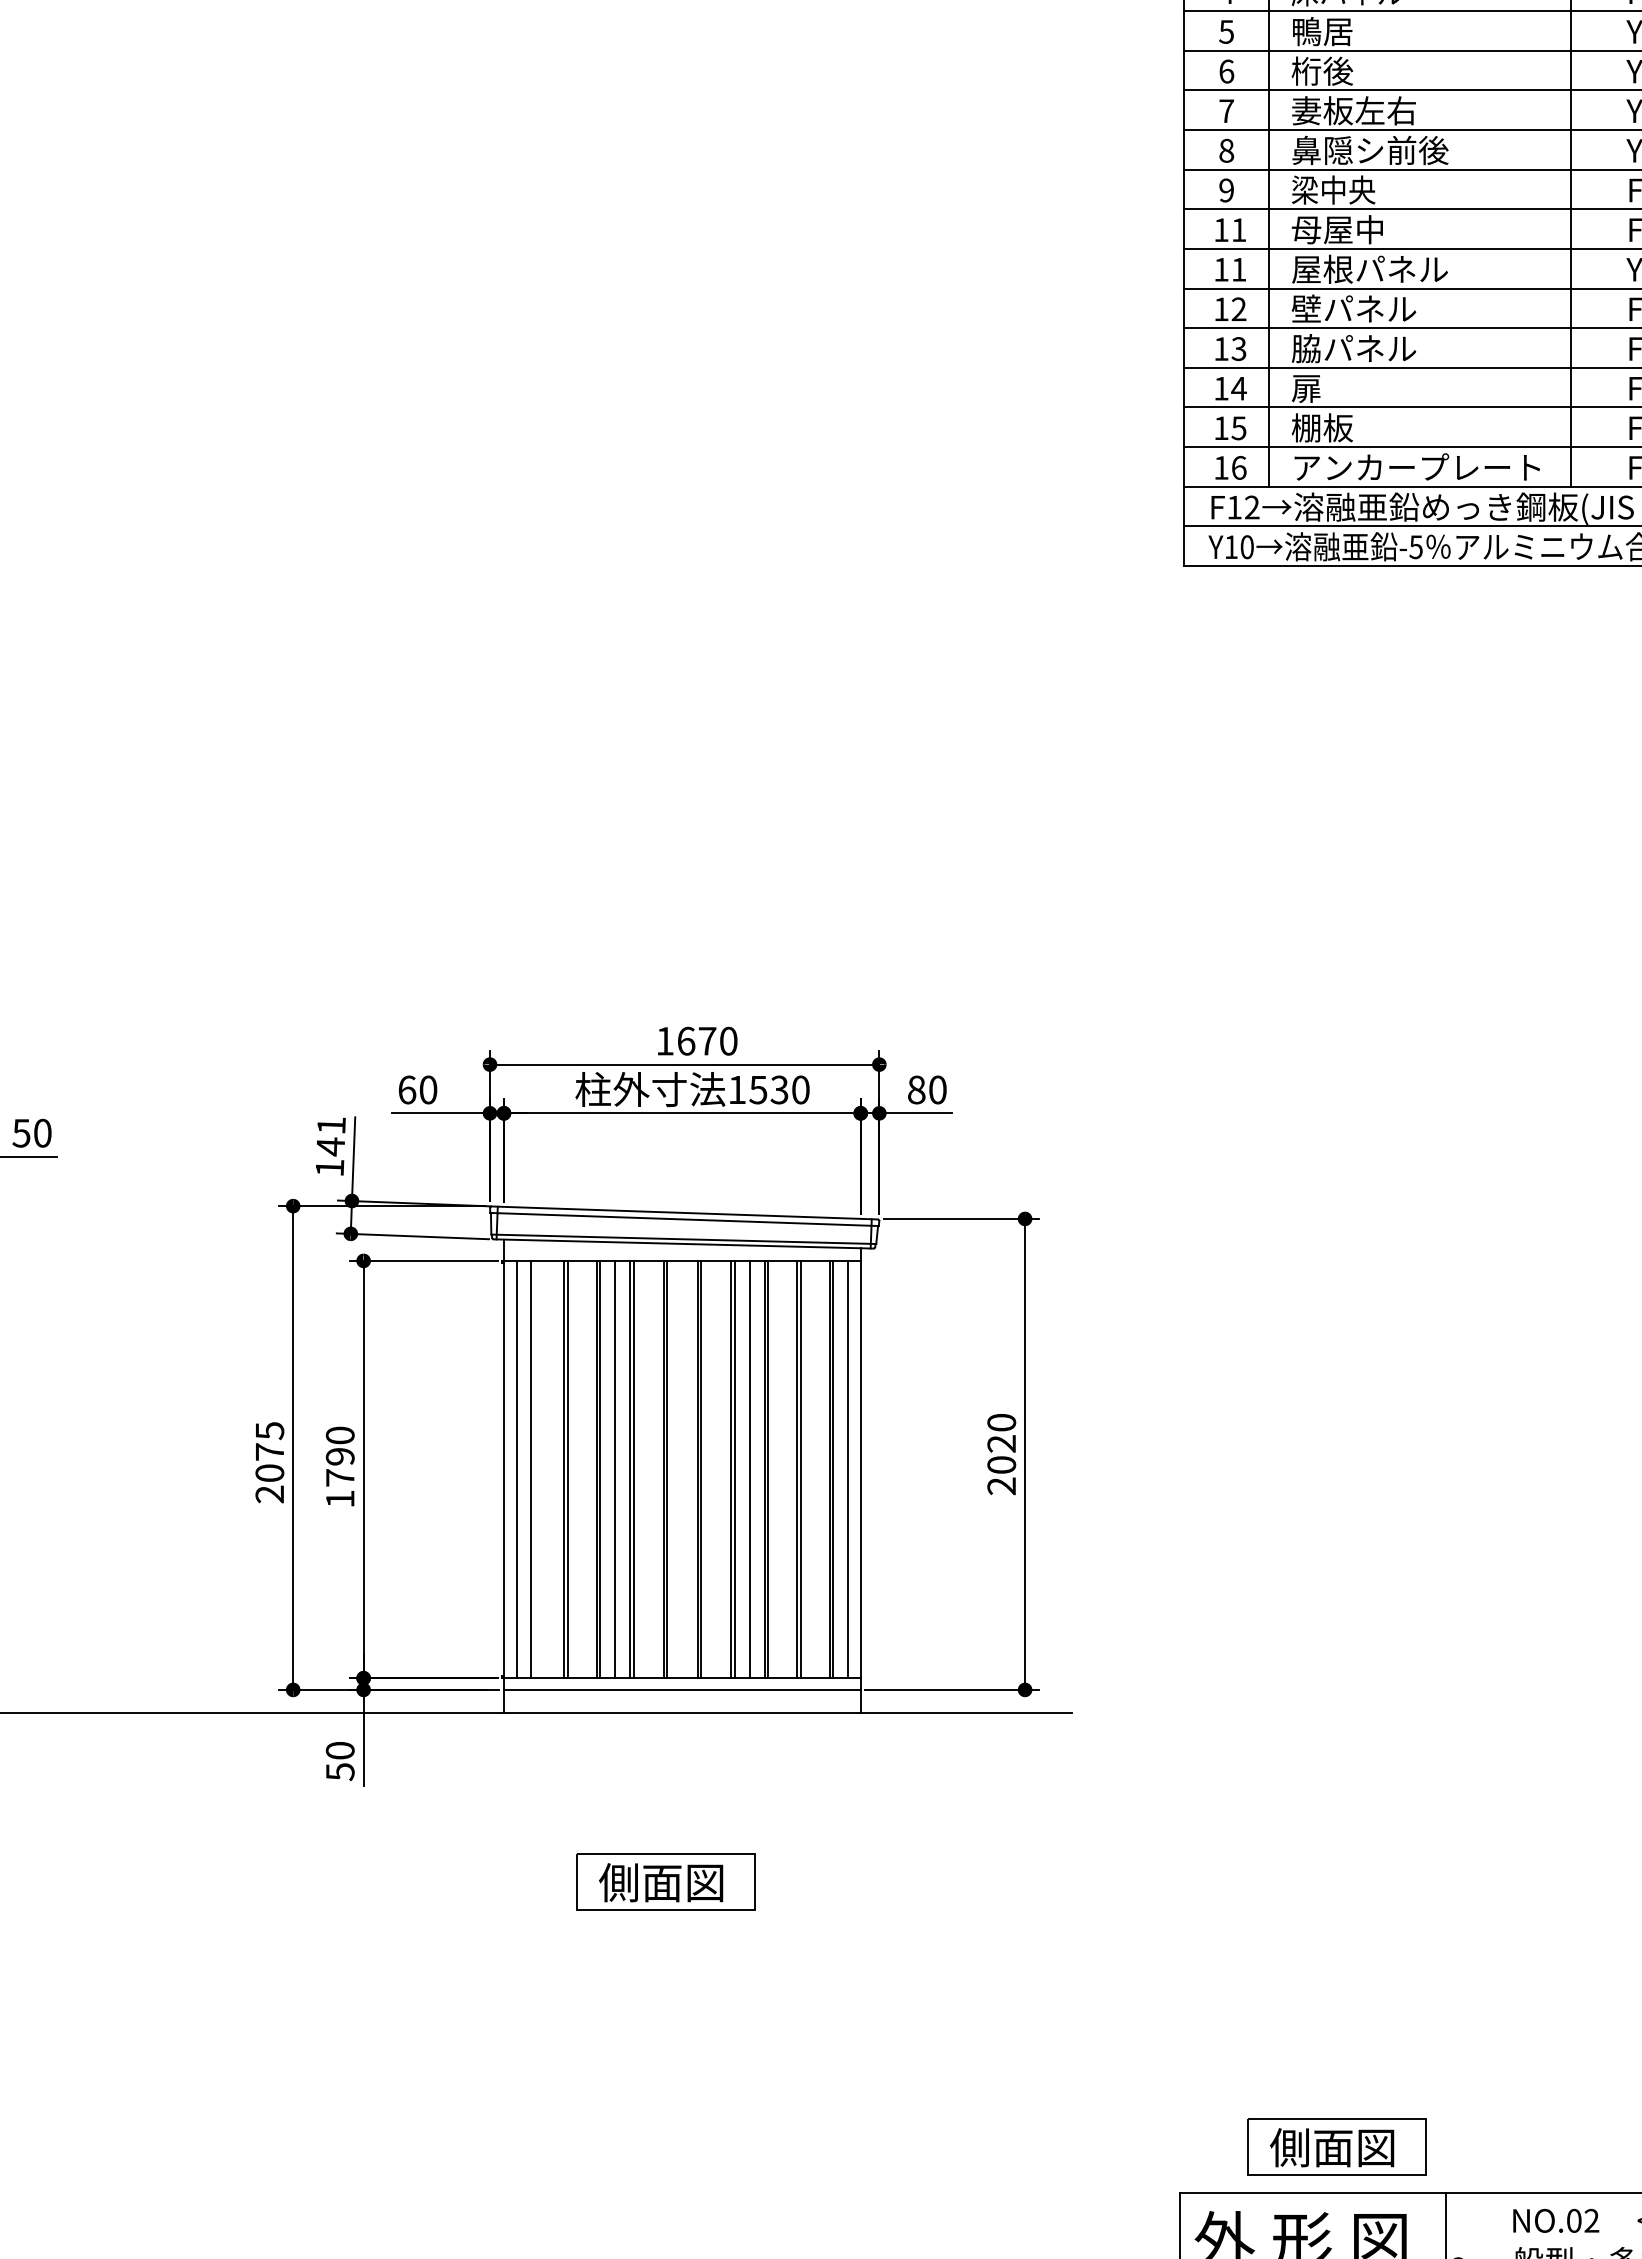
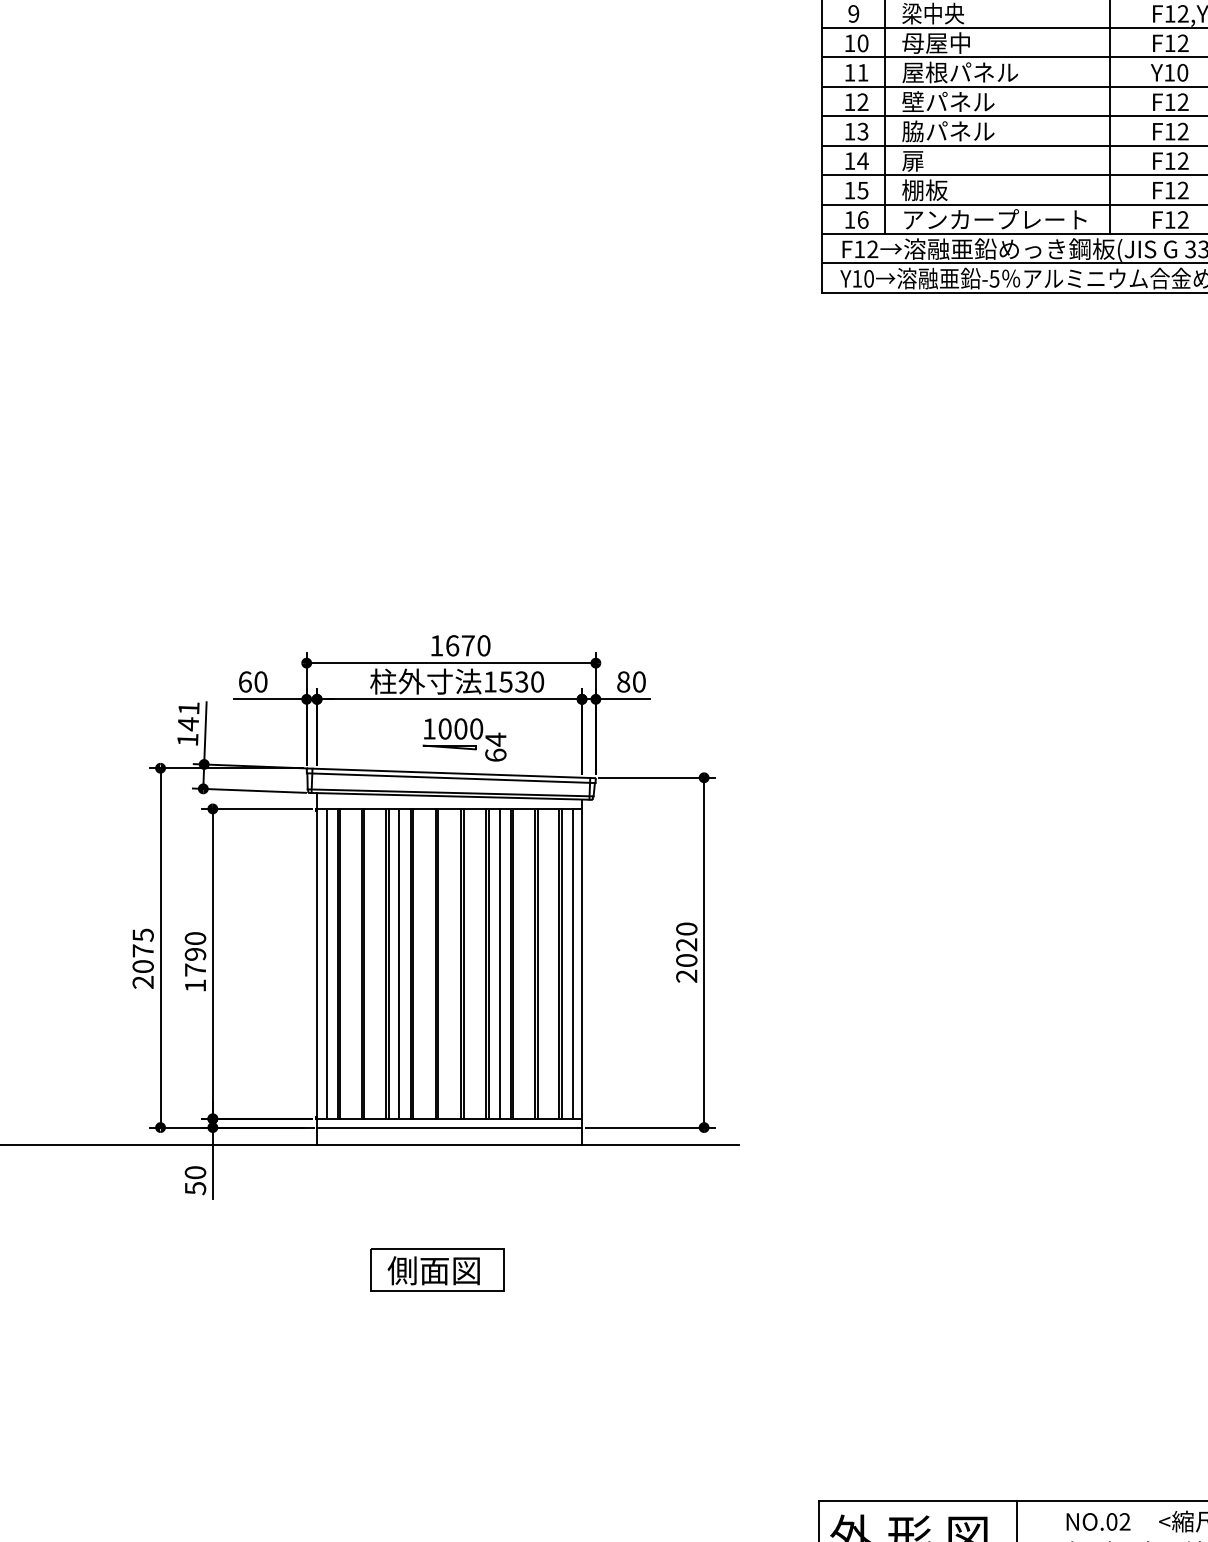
text: (1239, 230) -> (863, 43), 11 -> 10
part: (702, 1167) -> (464, 739), added
line: (534, 1469) -> (339, 963), added
part: (1336, 2146) -> (935, 1466), removed

